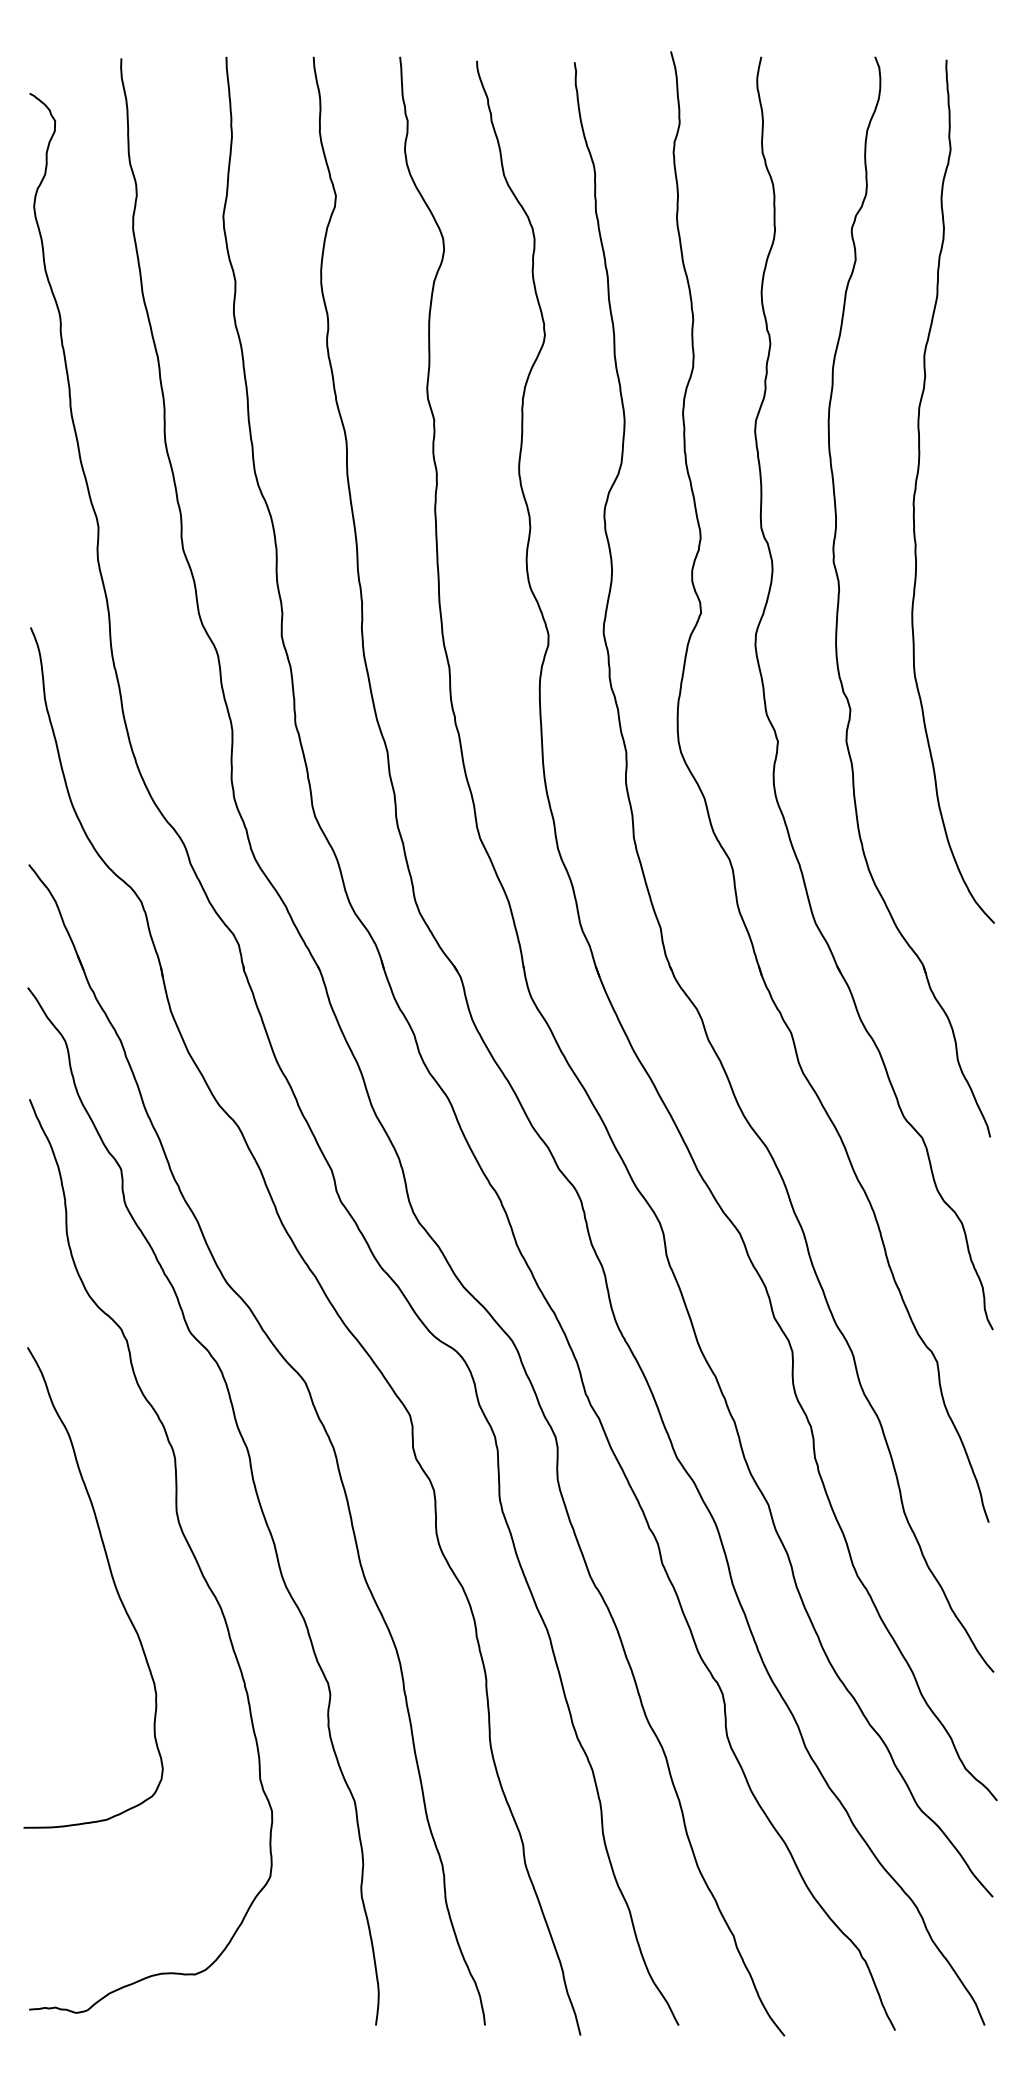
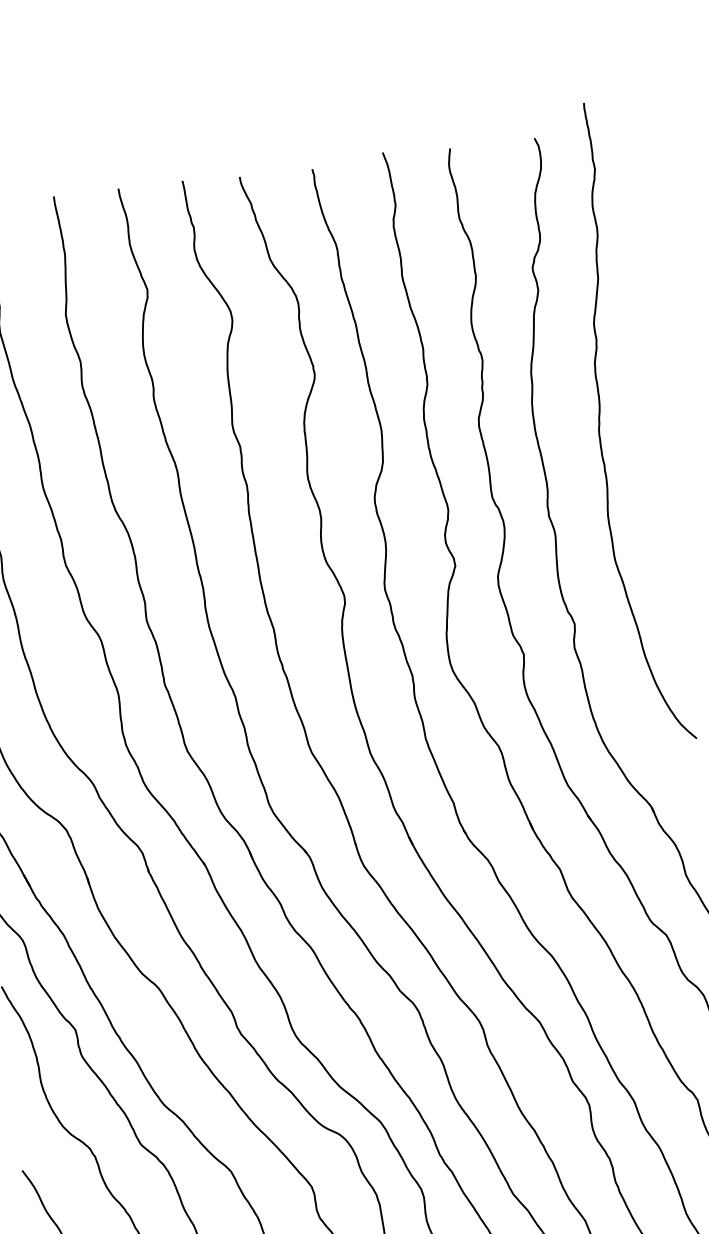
curve: (916, 490) -> (600, 424), moved

